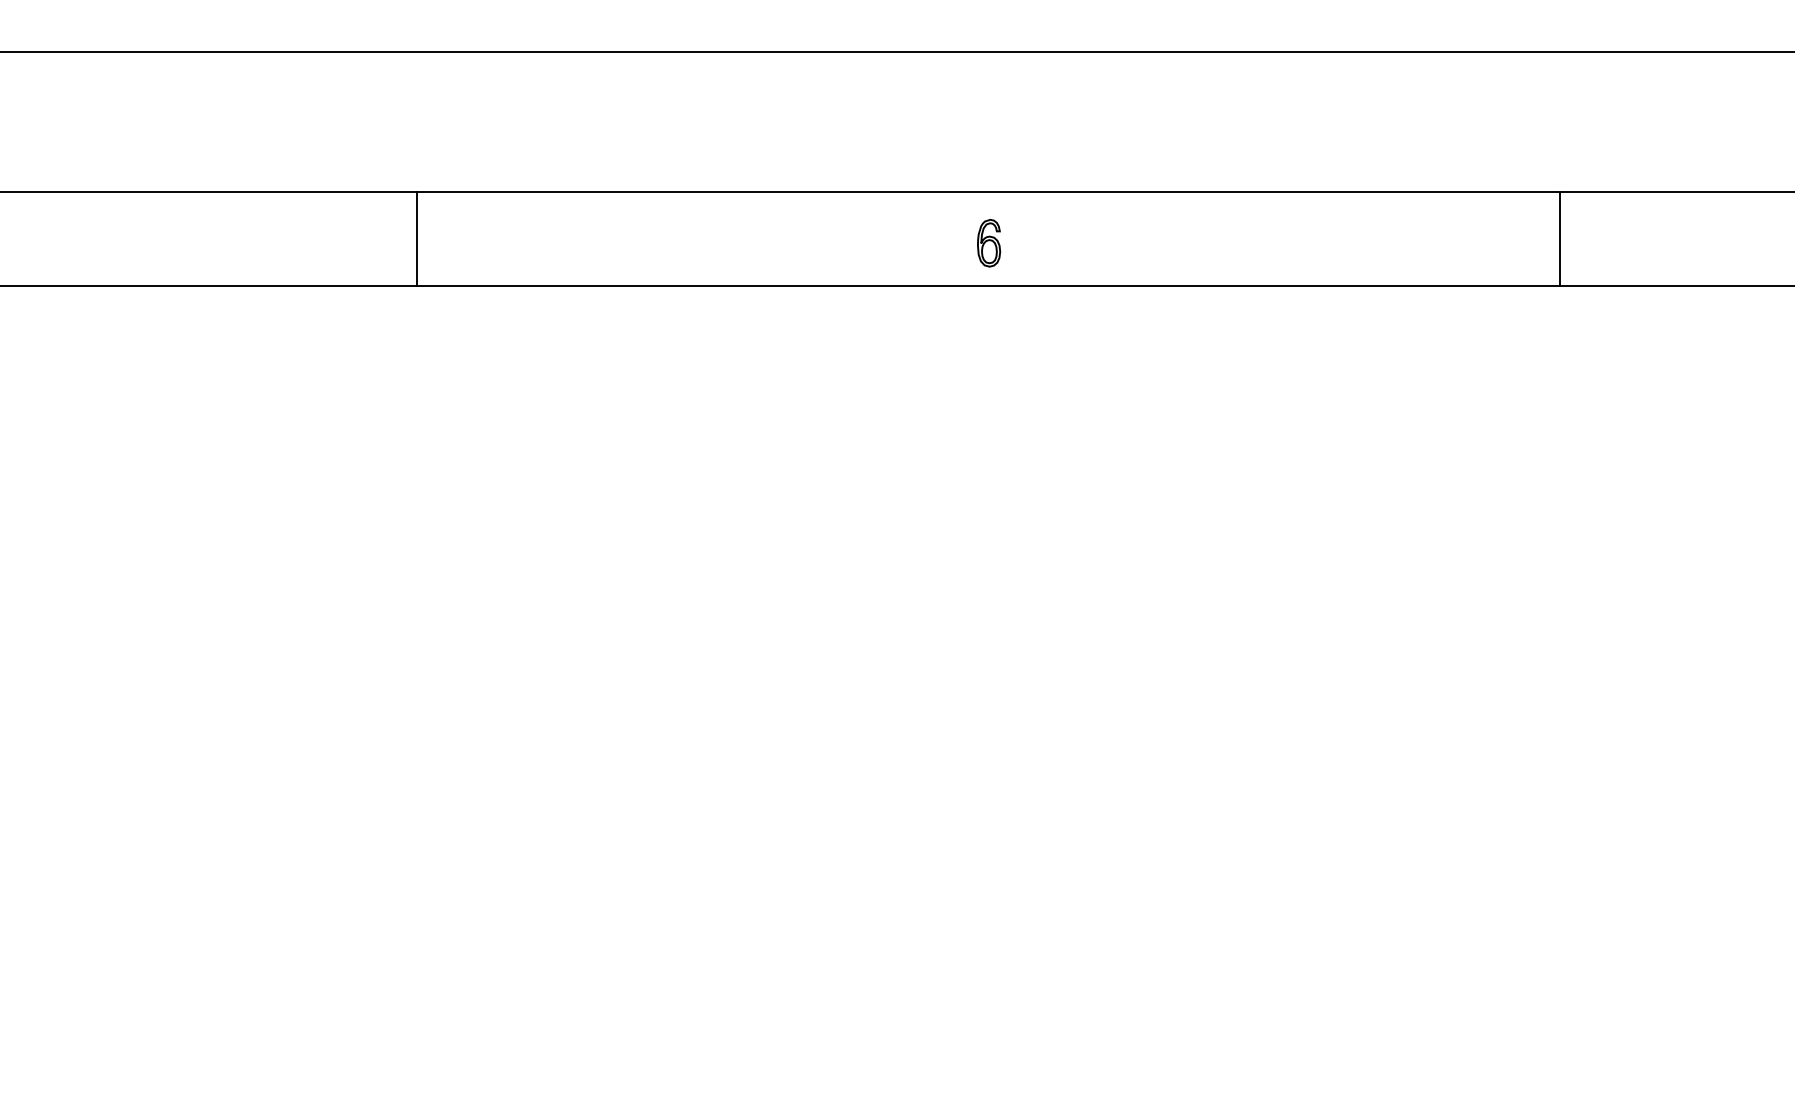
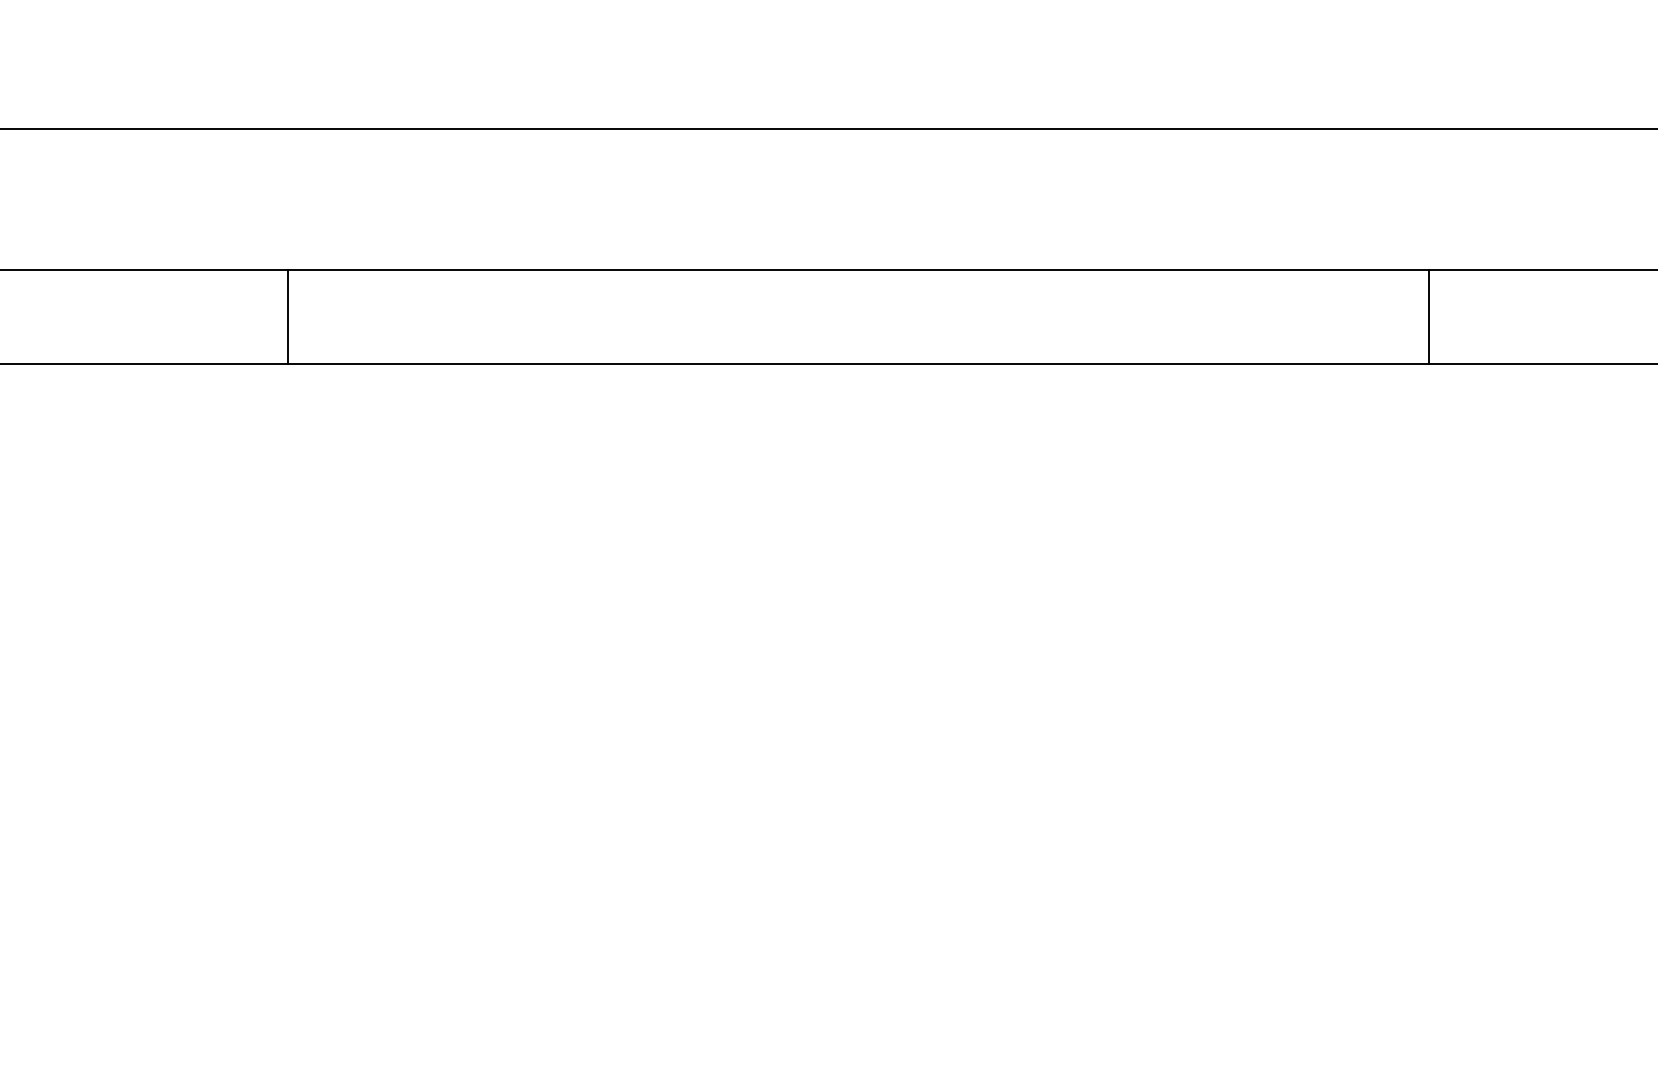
line: (416, 238) -> (287, 316), moved
line: (1559, 238) -> (1428, 316), moved
part: (989, 242) -> (797, 320), removed

